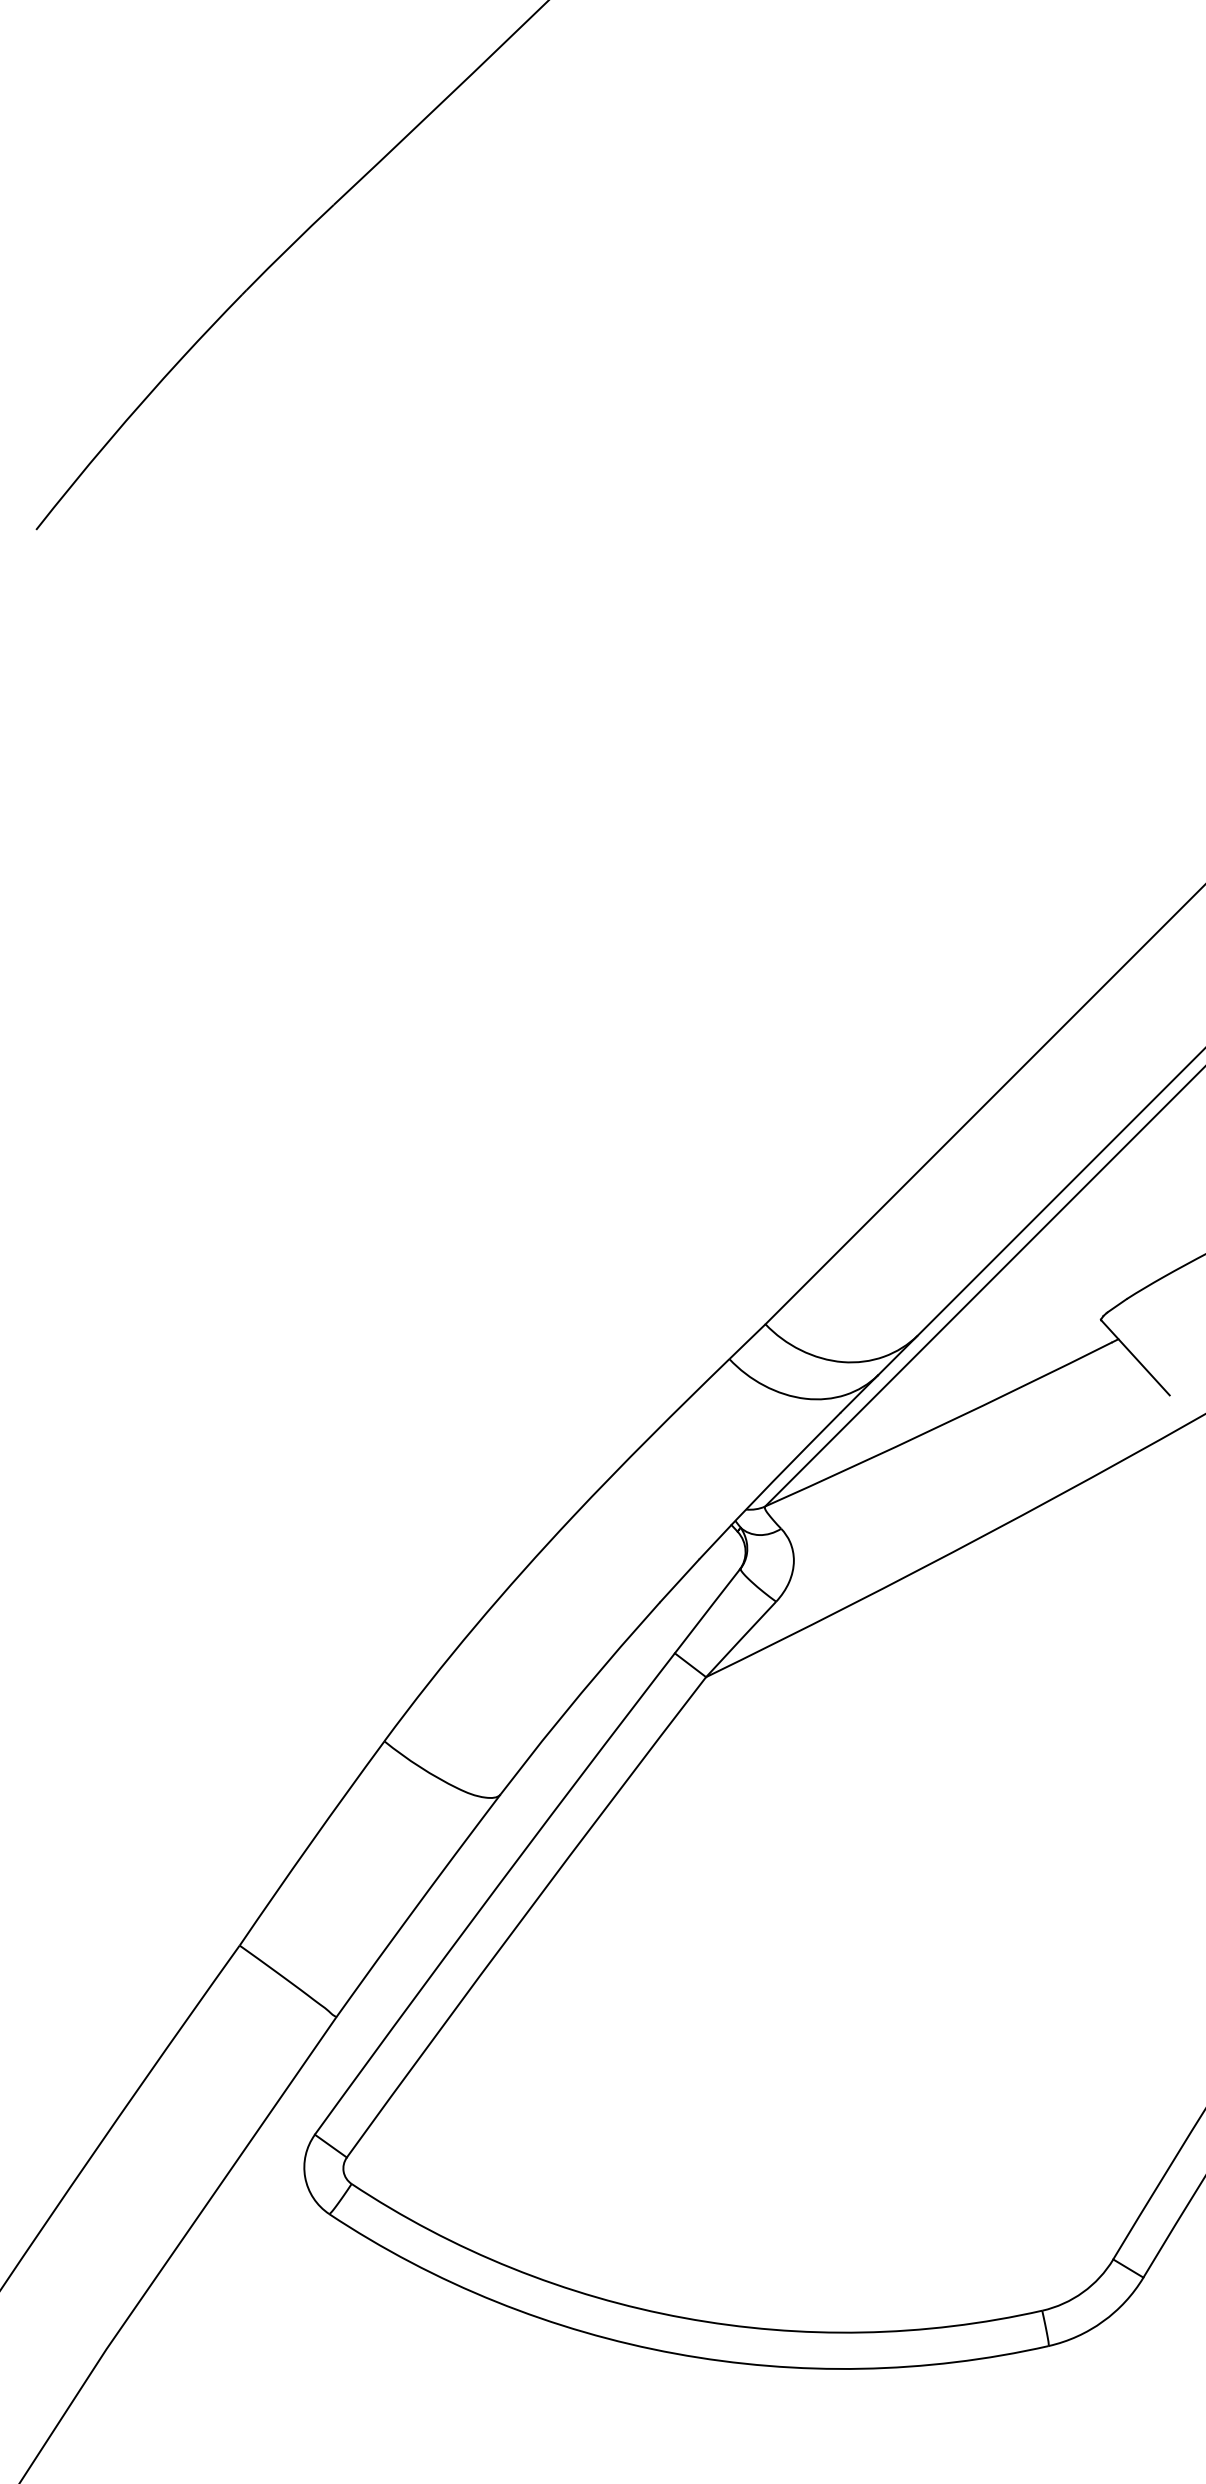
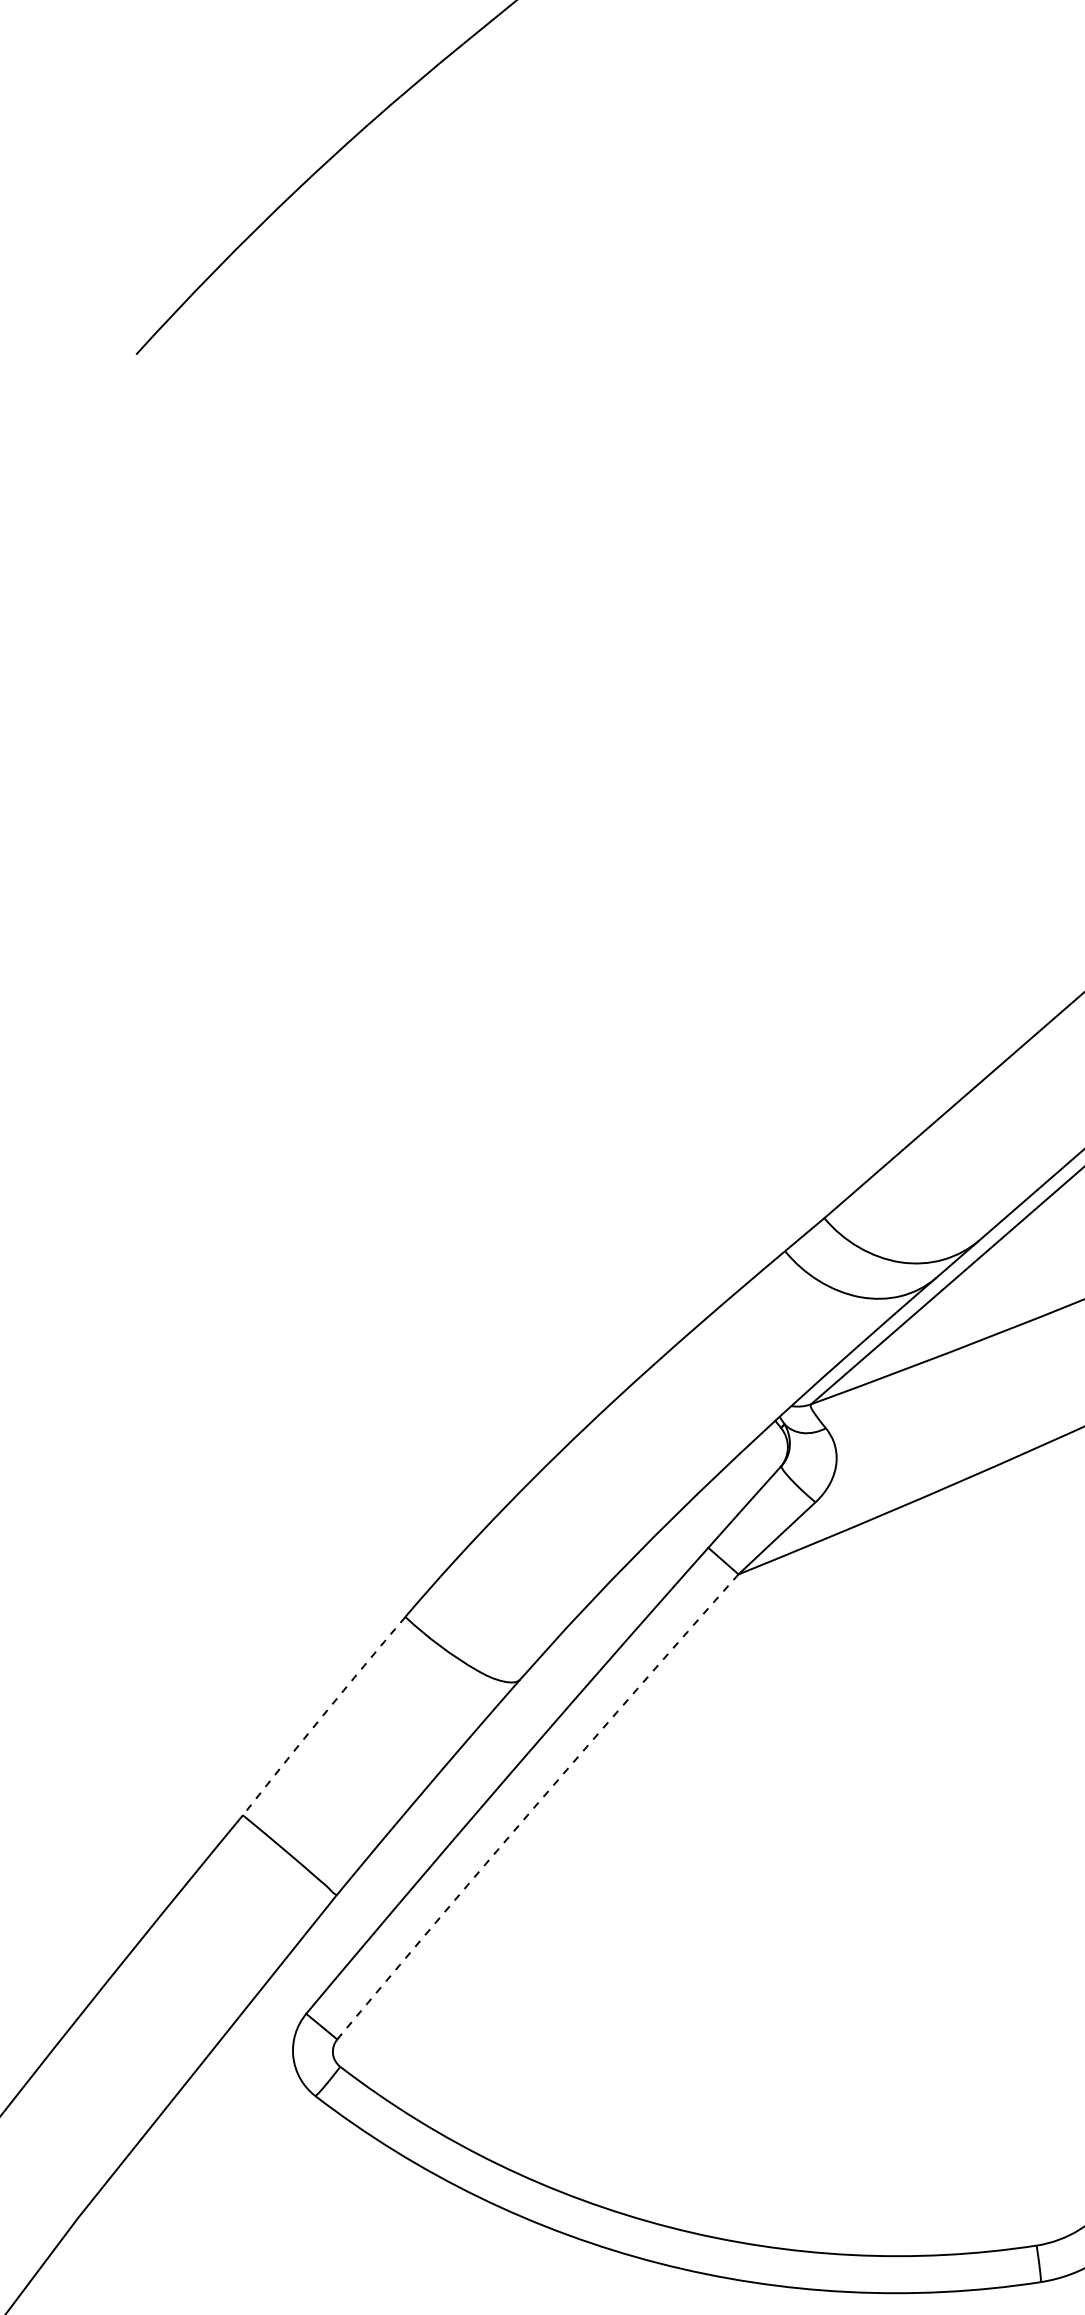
arc: (311, 1842) -> (323, 1715), solid -> dashed
arc: (524, 1915) -> (536, 1804), solid -> dashed

